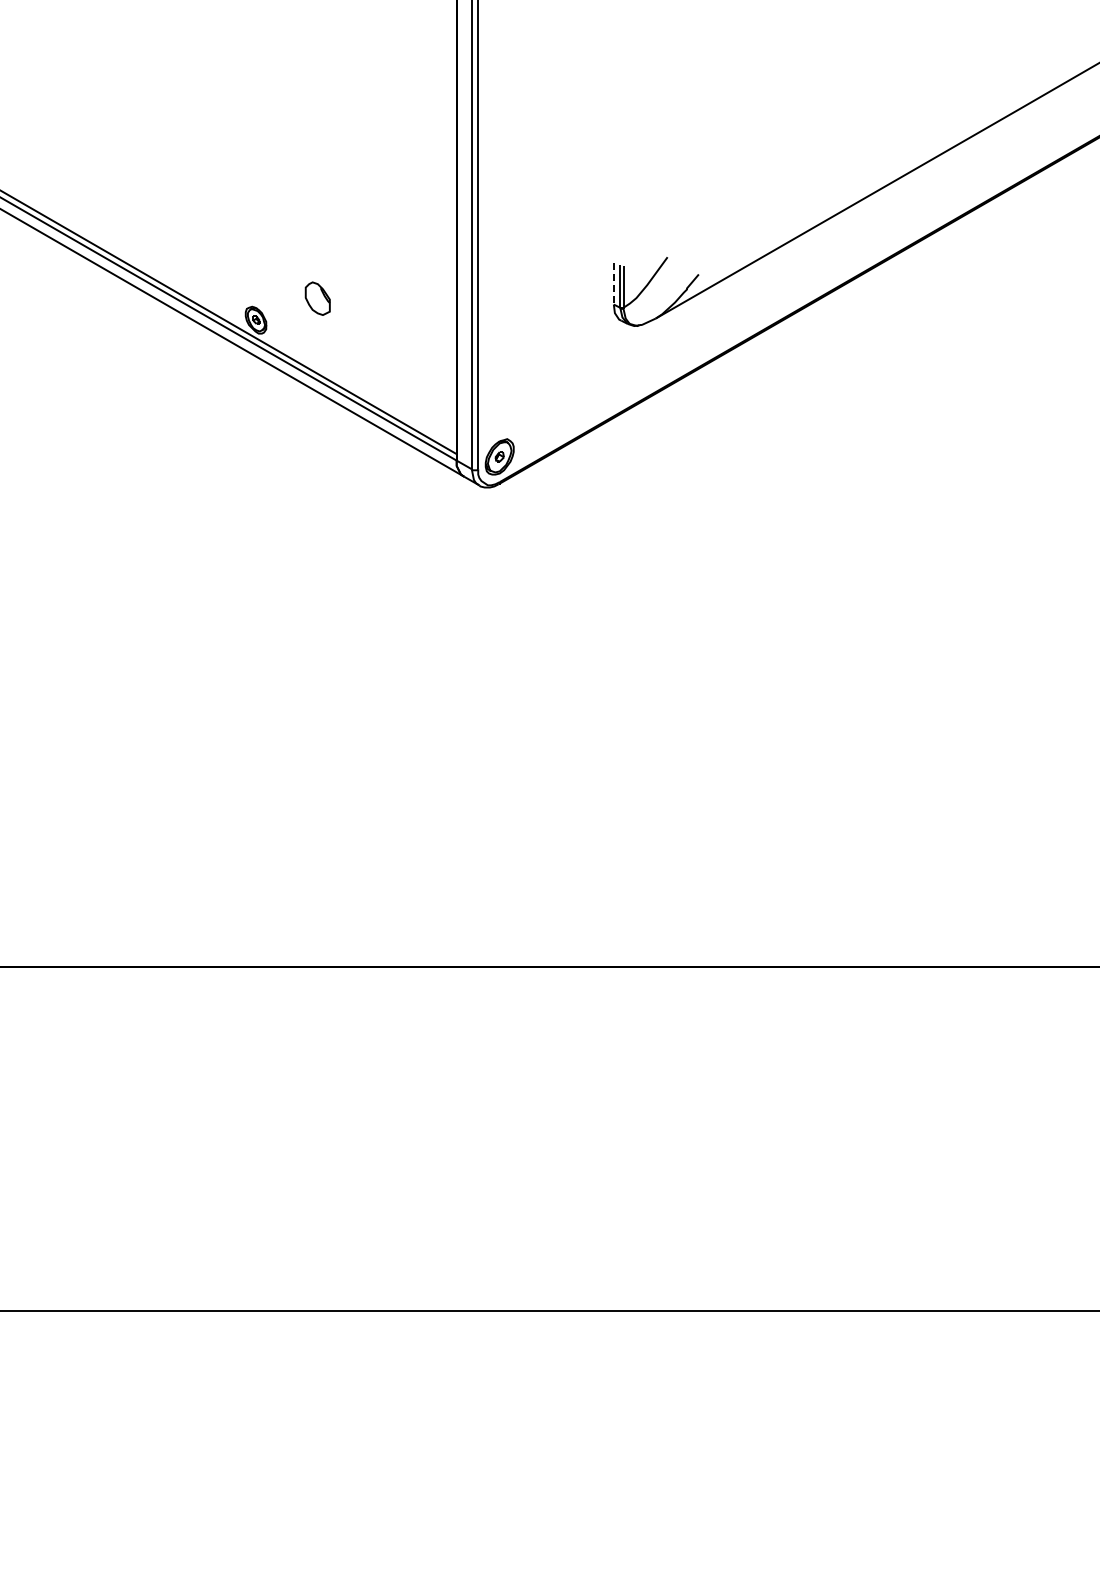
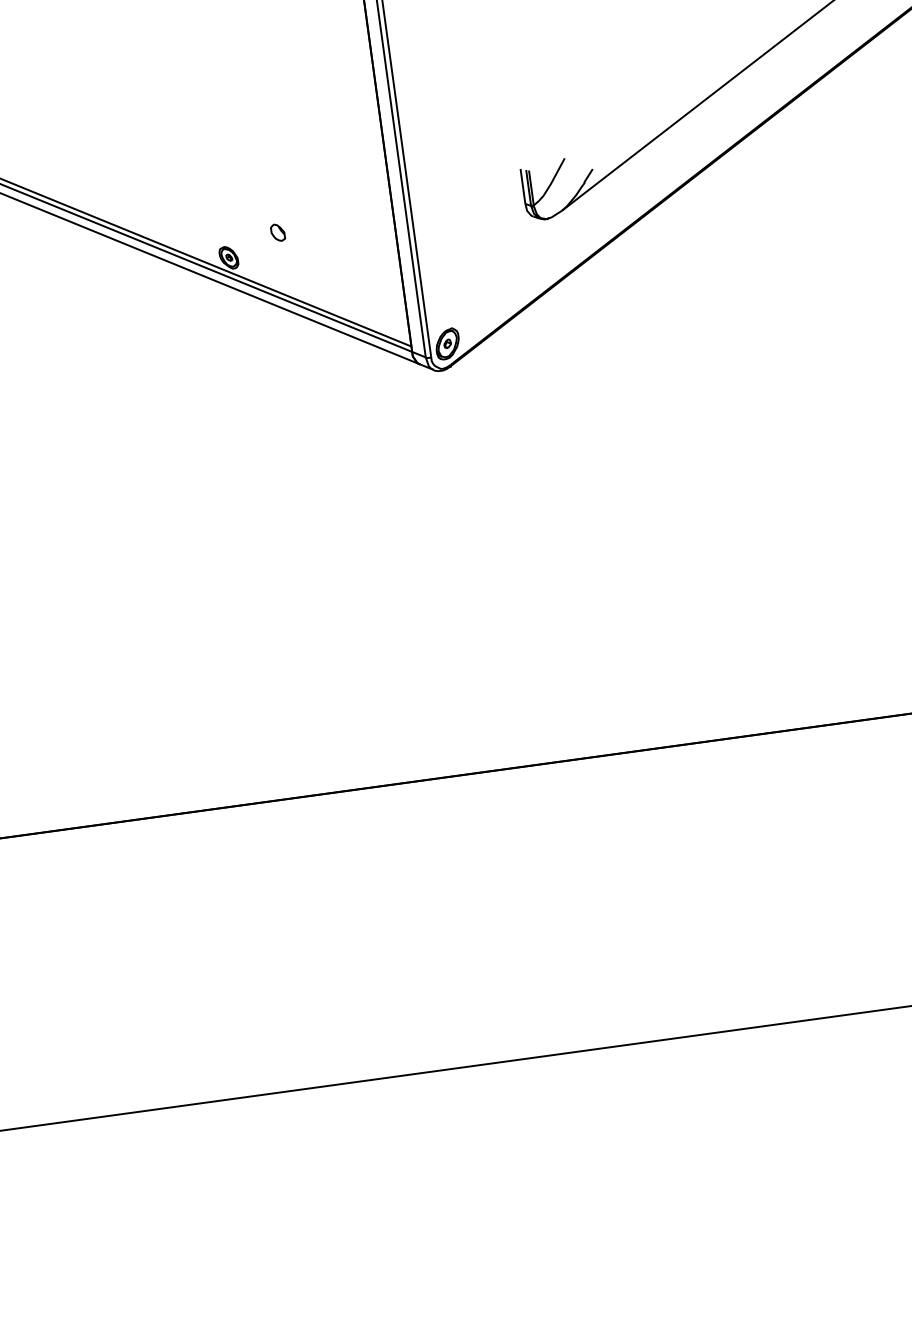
line: (613, 283) -> (522, 186), dashed -> solid
part: (317, 298) -> (277, 232), size x0.62

